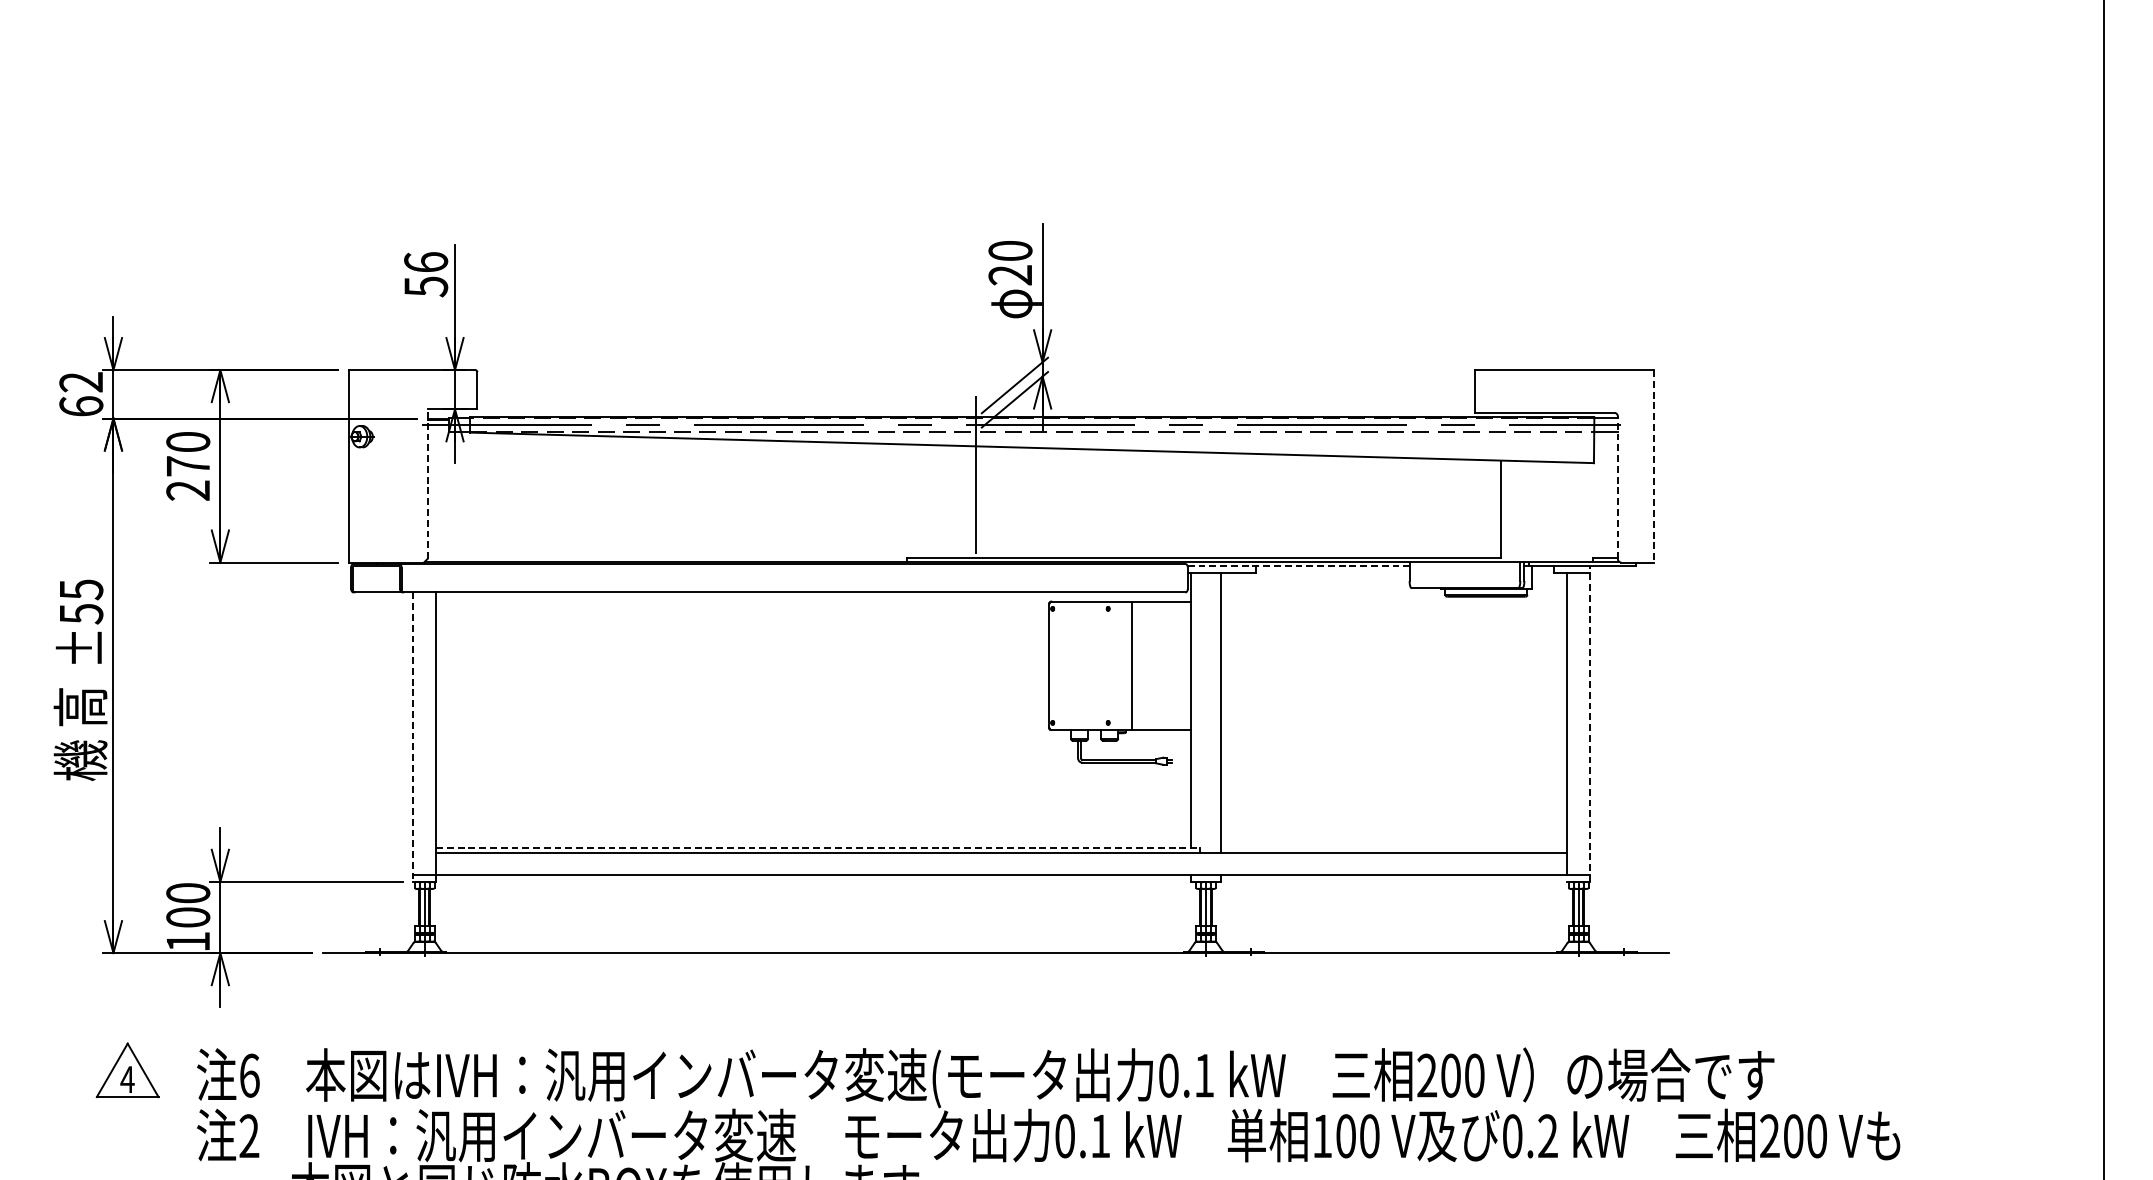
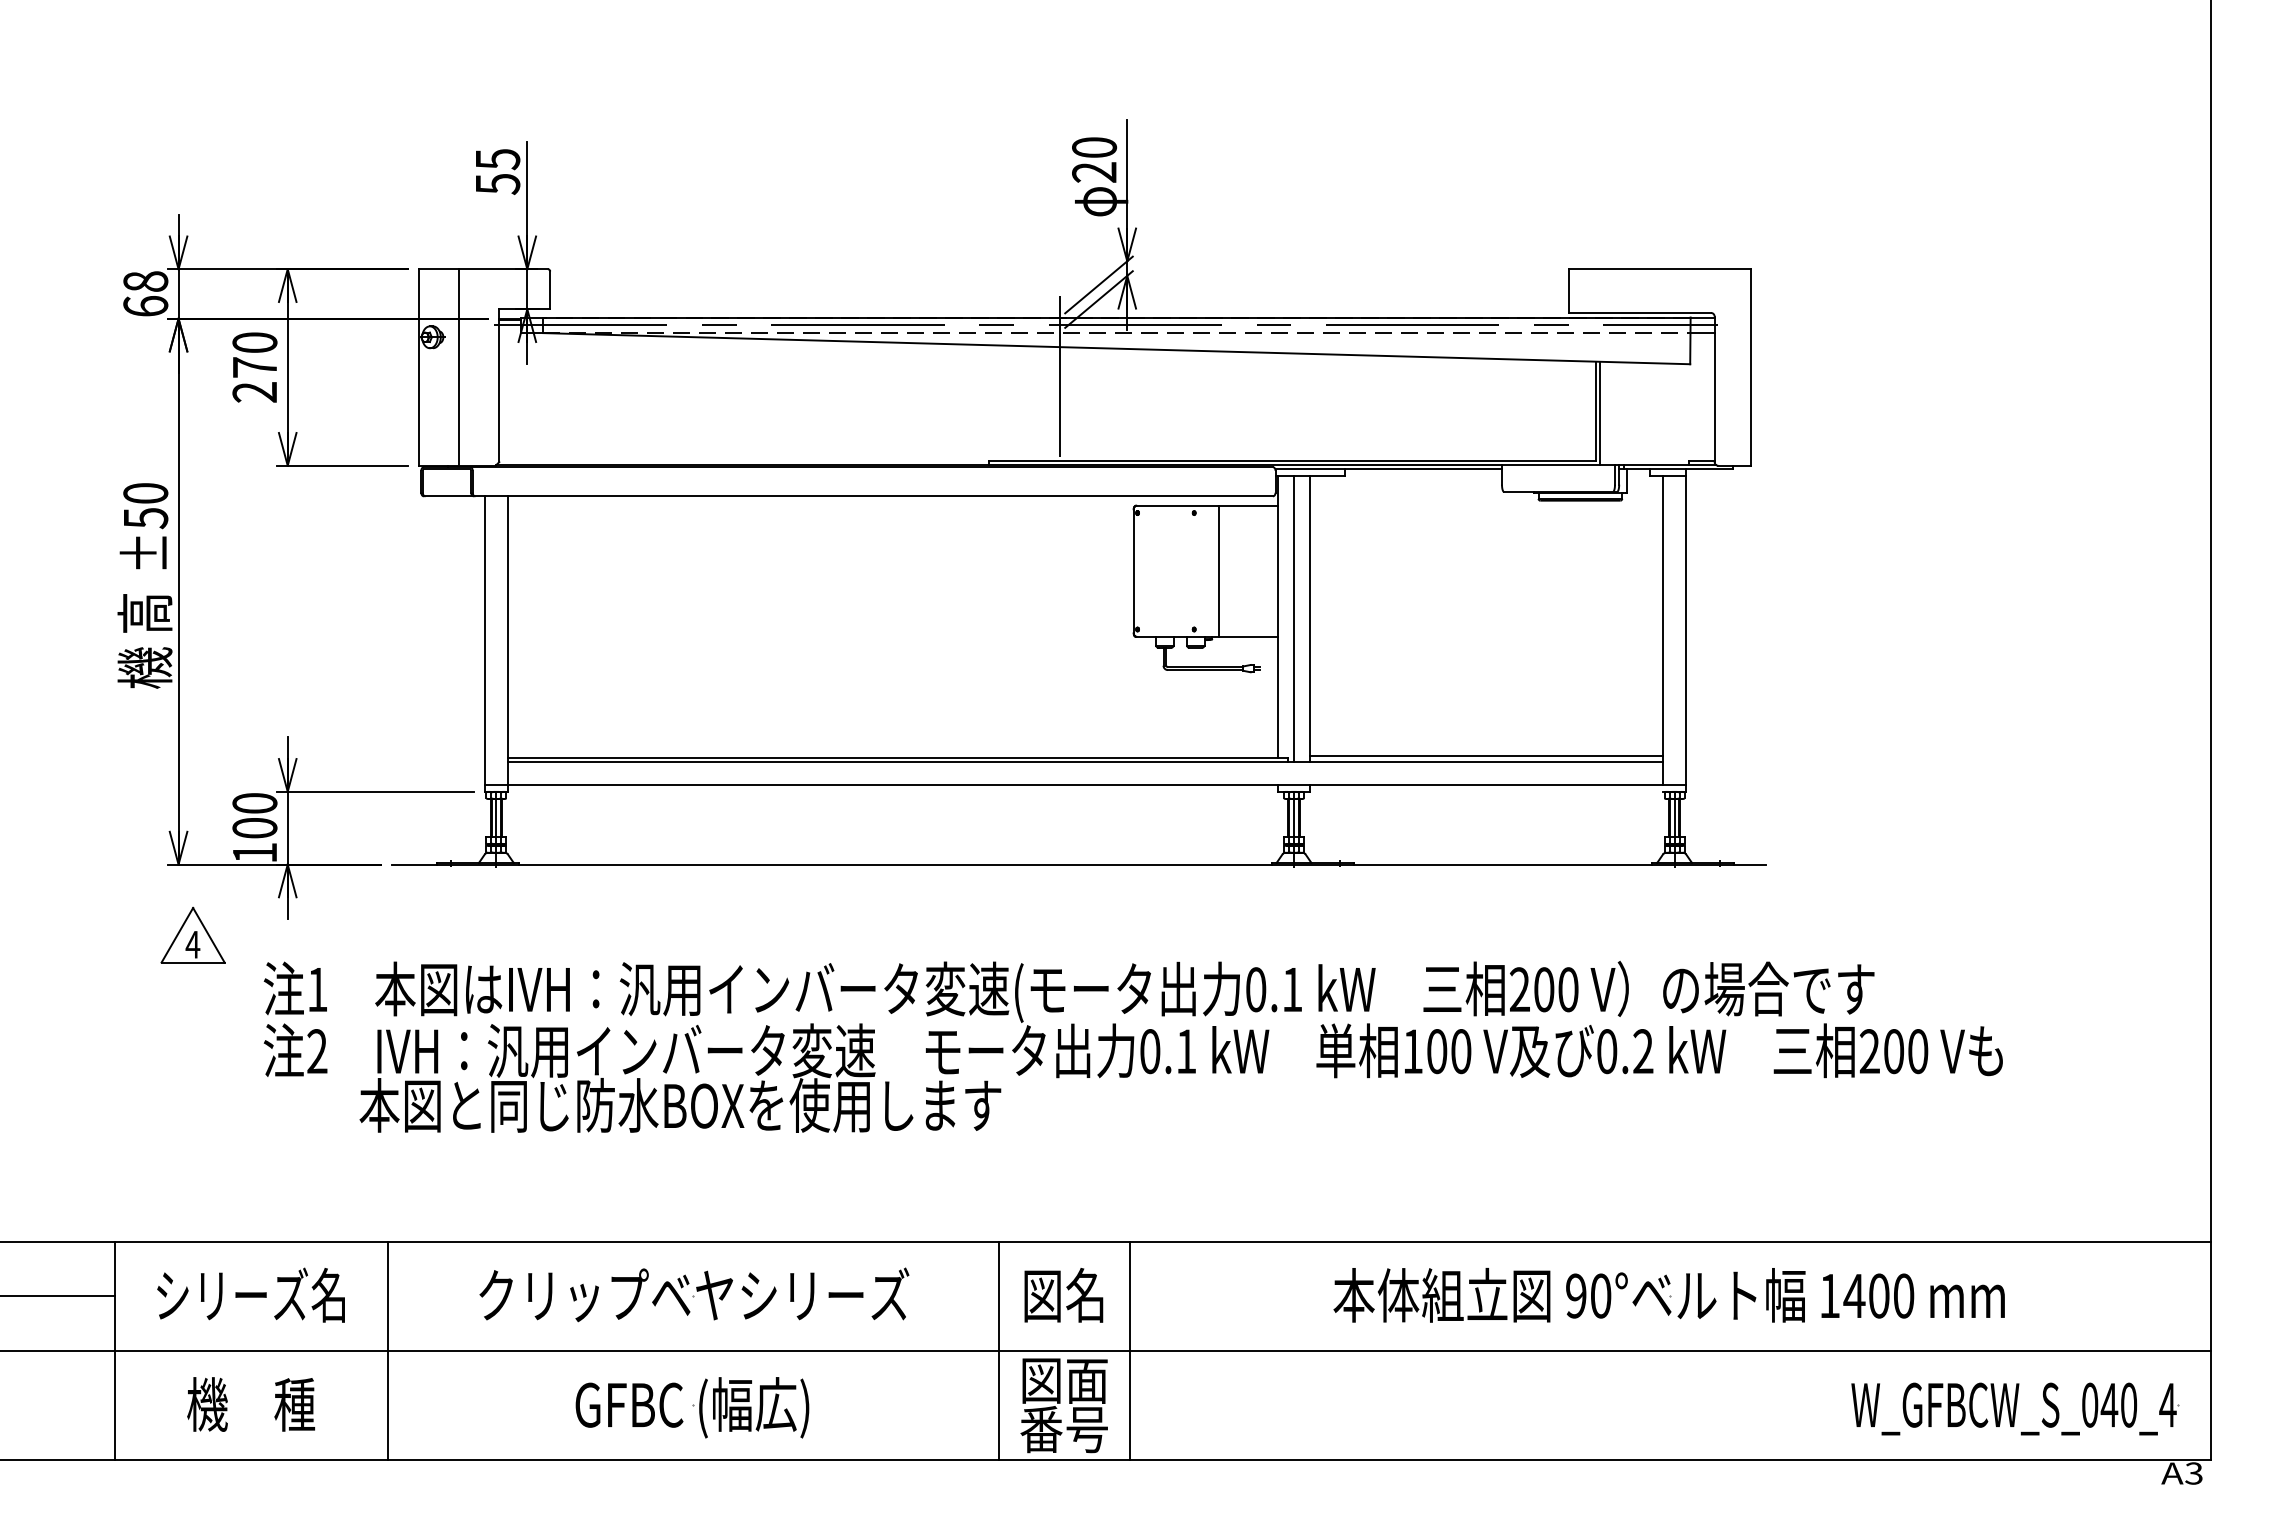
text: (425, 262) -> (497, 159), 56 -> 55
text: (81, 382) -> (145, 281), 62 -> 68
line: (388, 466) -> (459, 367), added
line: (1653, 467) -> (1751, 368), dashed -> solid
line: (427, 483) -> (499, 385), dashed -> solid
line: (1617, 487) -> (1714, 389), dashed -> solid
line: (1506, 511) -> (1600, 413), added
line: (1299, 566) -> (1389, 469), dashed -> solid
text: (81, 589) -> (145, 493), ±55 -> ±50
line: (1206, 712) -> (1294, 618), added
line: (1590, 723) -> (1686, 630), dashed -> solid
line: (413, 737) -> (484, 644), dashed -> solid
line: (1393, 847) -> (1485, 756), added
line: (818, 848) -> (898, 757), dashed -> solid
part: (127, 1069) -> (192, 934), moved
text: (249, 1075) -> (317, 989), 6 -> 1

